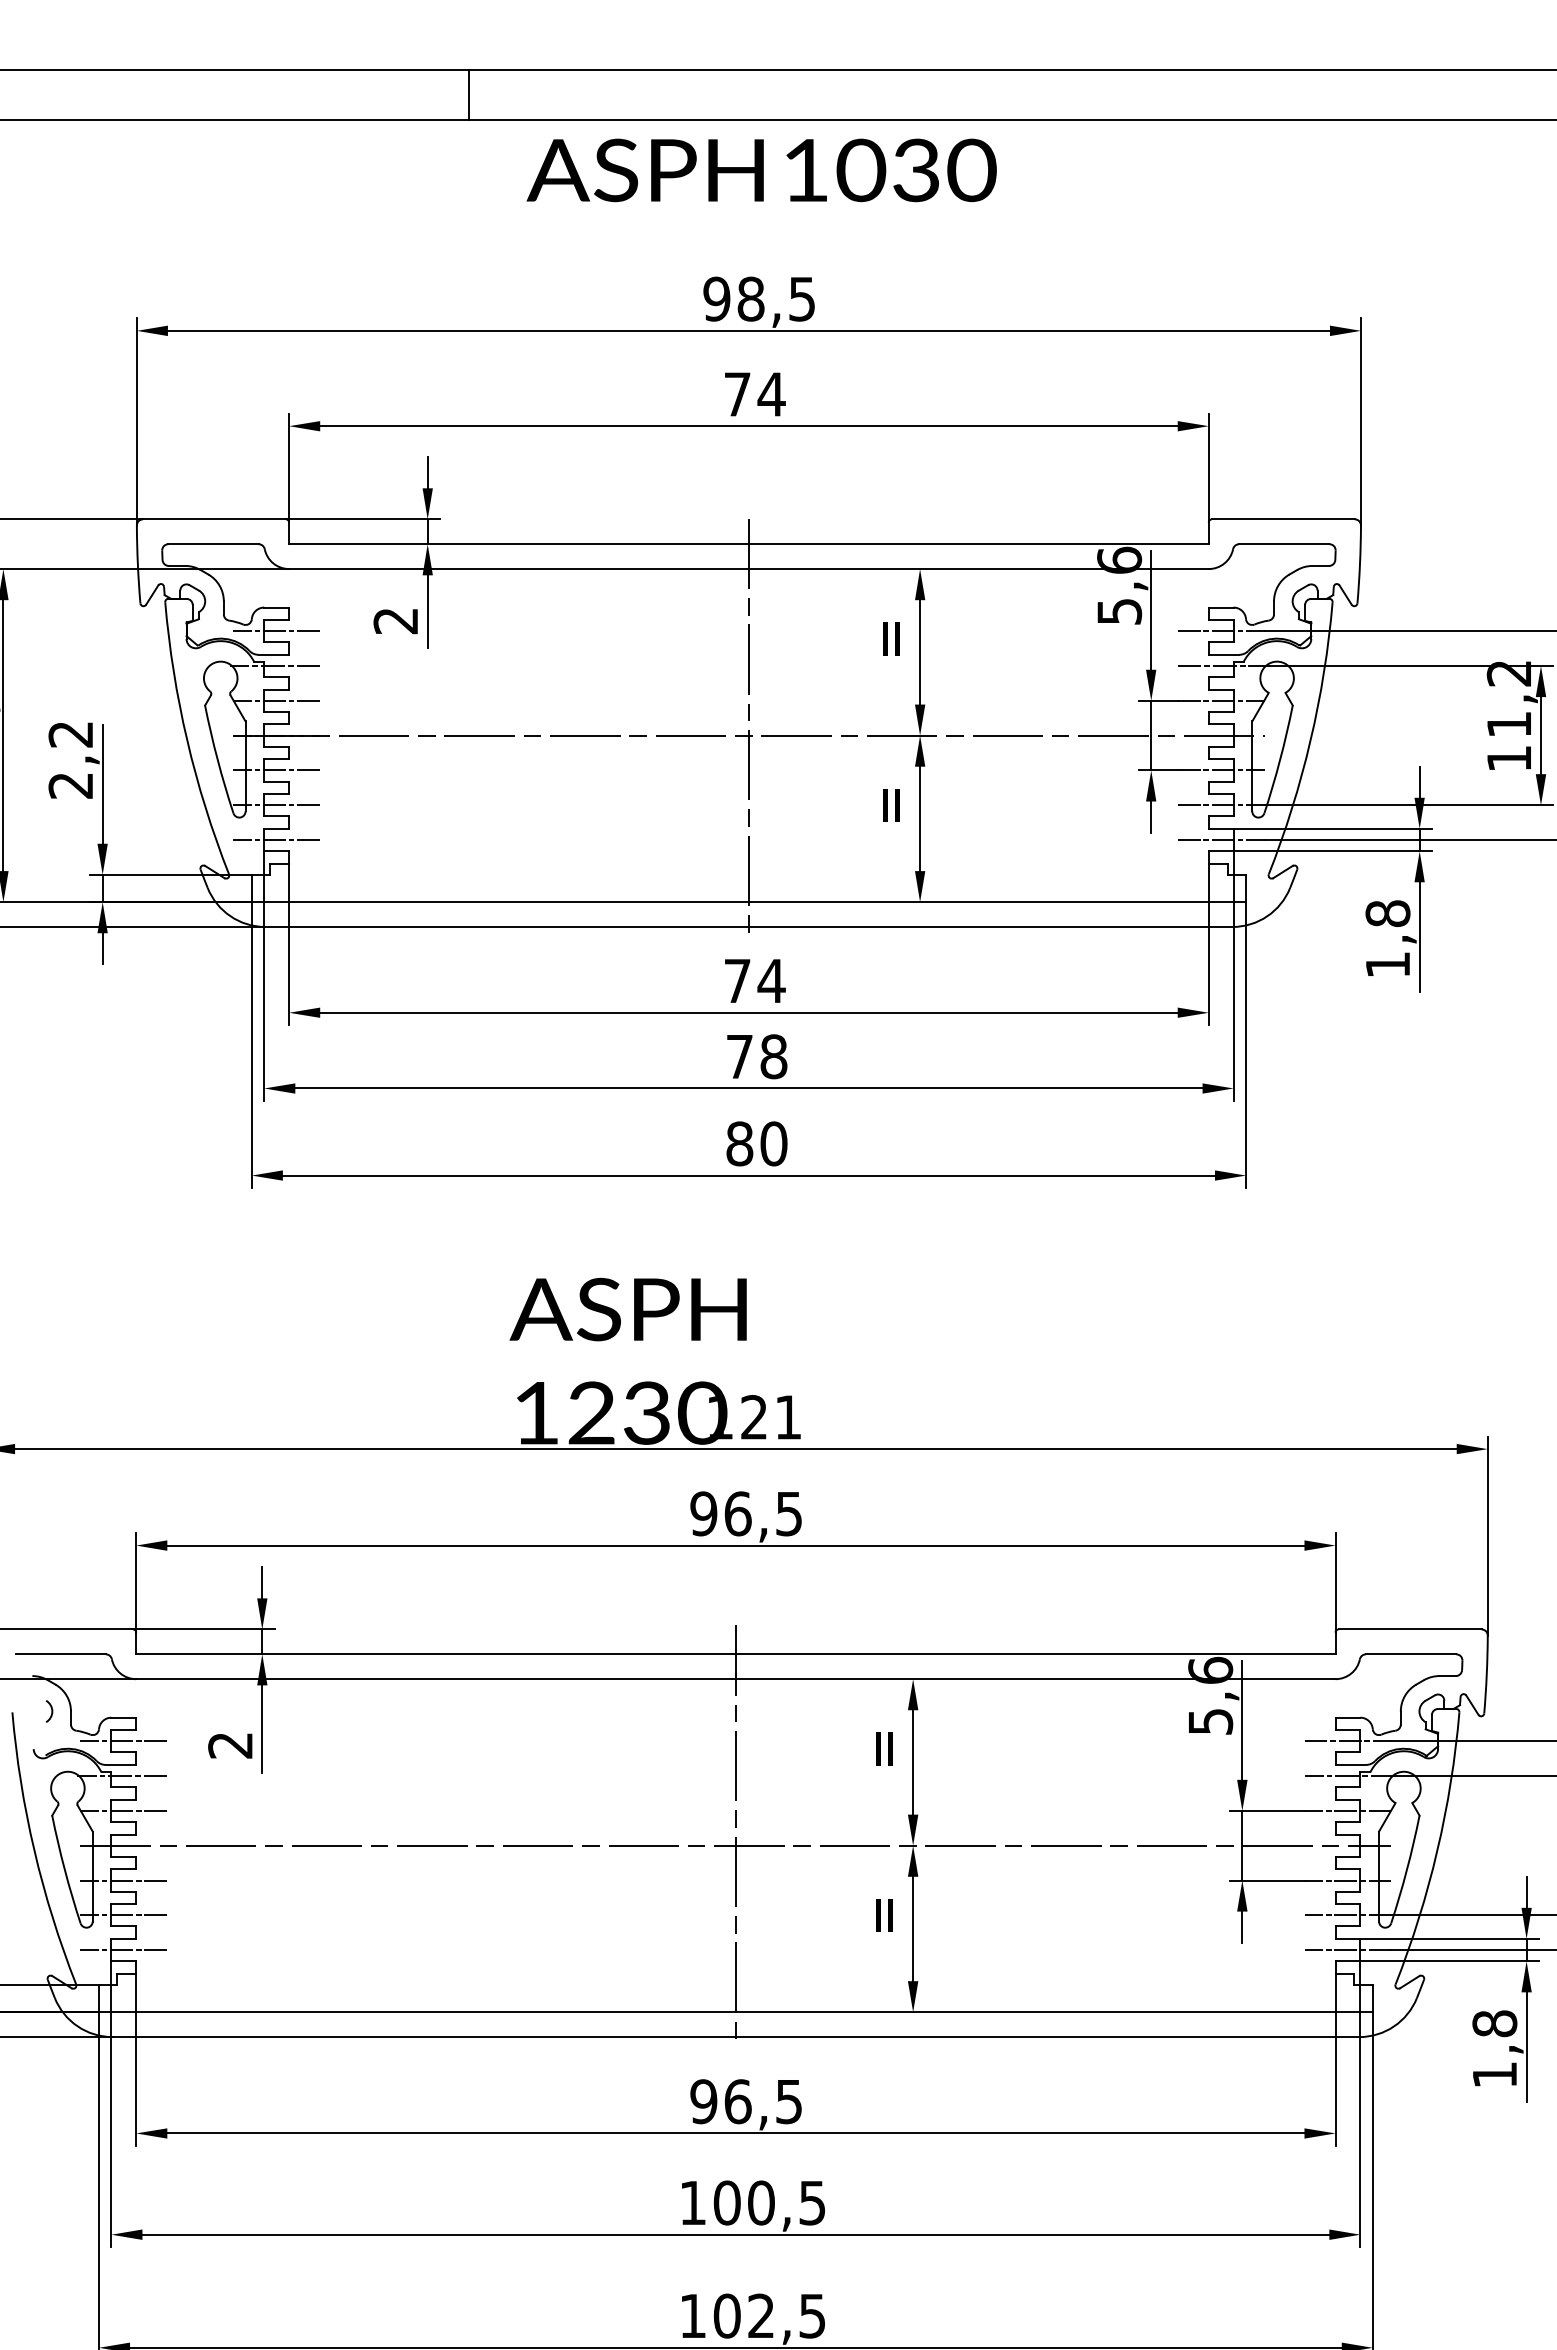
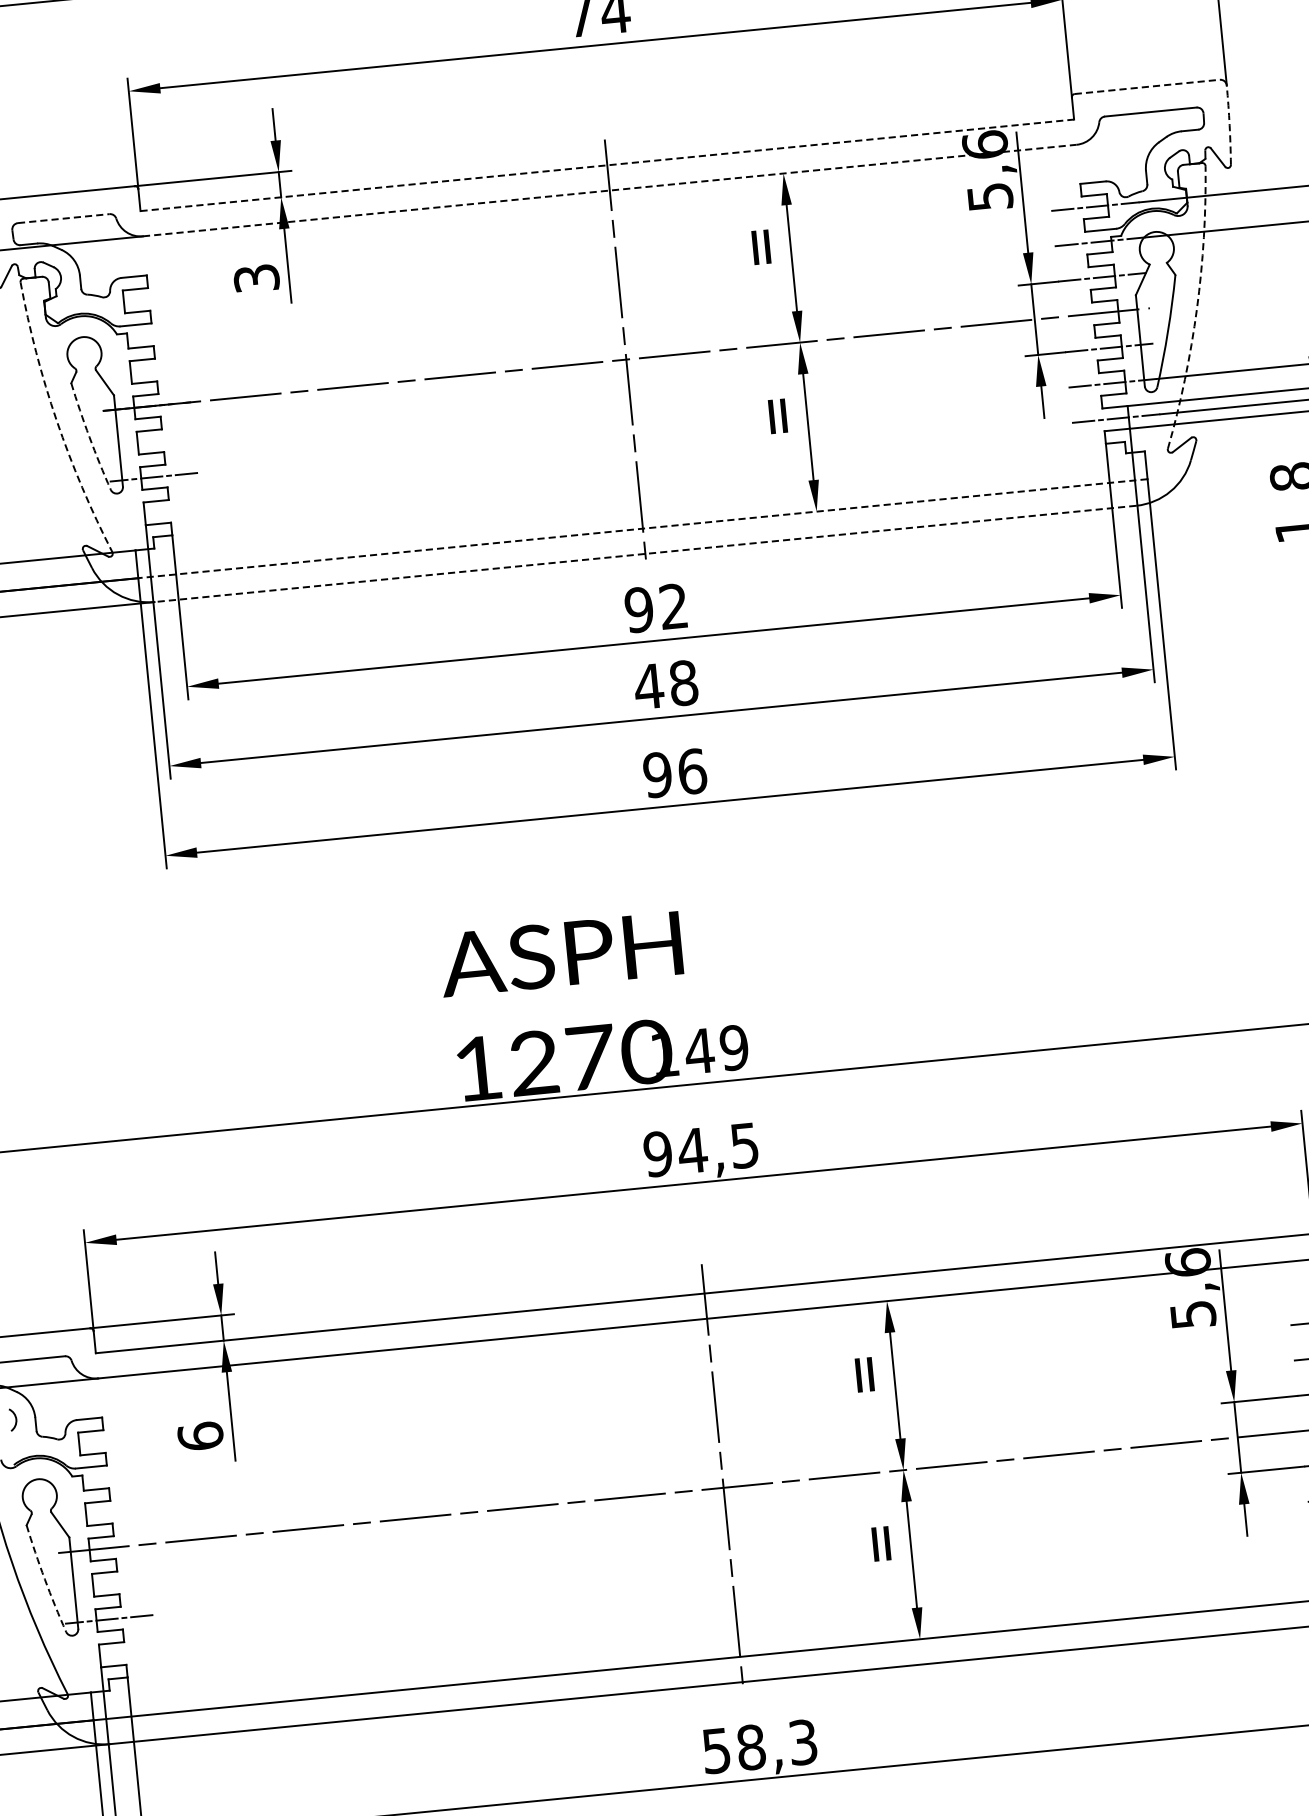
line: (1283, 519) -> (1147, 87), solid -> dashed
line: (214, 544) -> (64, 218), solid -> dashed
line: (748, 544) -> (606, 165), solid -> dashed
arc: (1359, 564) -> (1229, 125), solid -> dashed
line: (748, 569) -> (609, 191), solid -> dashed
text: (395, 621) -> (256, 278), 2 -> 3
line: (276, 631) -> (136, 300), removed
line: (275, 666) -> (138, 336), removed
line: (276, 700) -> (143, 371), removed
arc: (187, 740) -> (56, 420), solid -> dashed
arc: (1310, 740) -> (1196, 308), solid -> dashed
arc: (217, 759) -> (89, 436), solid -> dashed
line: (276, 770) -> (150, 442), removed
line: (276, 839) -> (157, 512), removed
line: (748, 902) -> (642, 529), solid -> dashed
line: (748, 926) -> (644, 553), solid -> dashed
text: (754, 980) -> (656, 607), 74 -> 92
text: (739, 1056) -> (648, 686), 78 -> 48
text: (756, 1143) -> (674, 772), 80 -> 96
text: (647, 1412) -> (590, 1056), 1230 -> 1270
text: (770, 1417) -> (716, 1049), 121 -> 149
text: (737, 1513) -> (692, 1150), 96,5 -> 94,5
line: (123, 1741) -> (91, 1443), removed
text: (230, 1744) -> (200, 1435), 2 -> 6
line: (122, 1776) -> (94, 1478), removed
line: (123, 1810) -> (98, 1513), removed
arc: (64, 1869) -> (44, 1578), solid -> dashed
line: (123, 1880) -> (105, 1584), removed
line: (123, 1950) -> (112, 1655), removed
text: (746, 2101) -> (759, 1746), 96,5 -> 58,3

